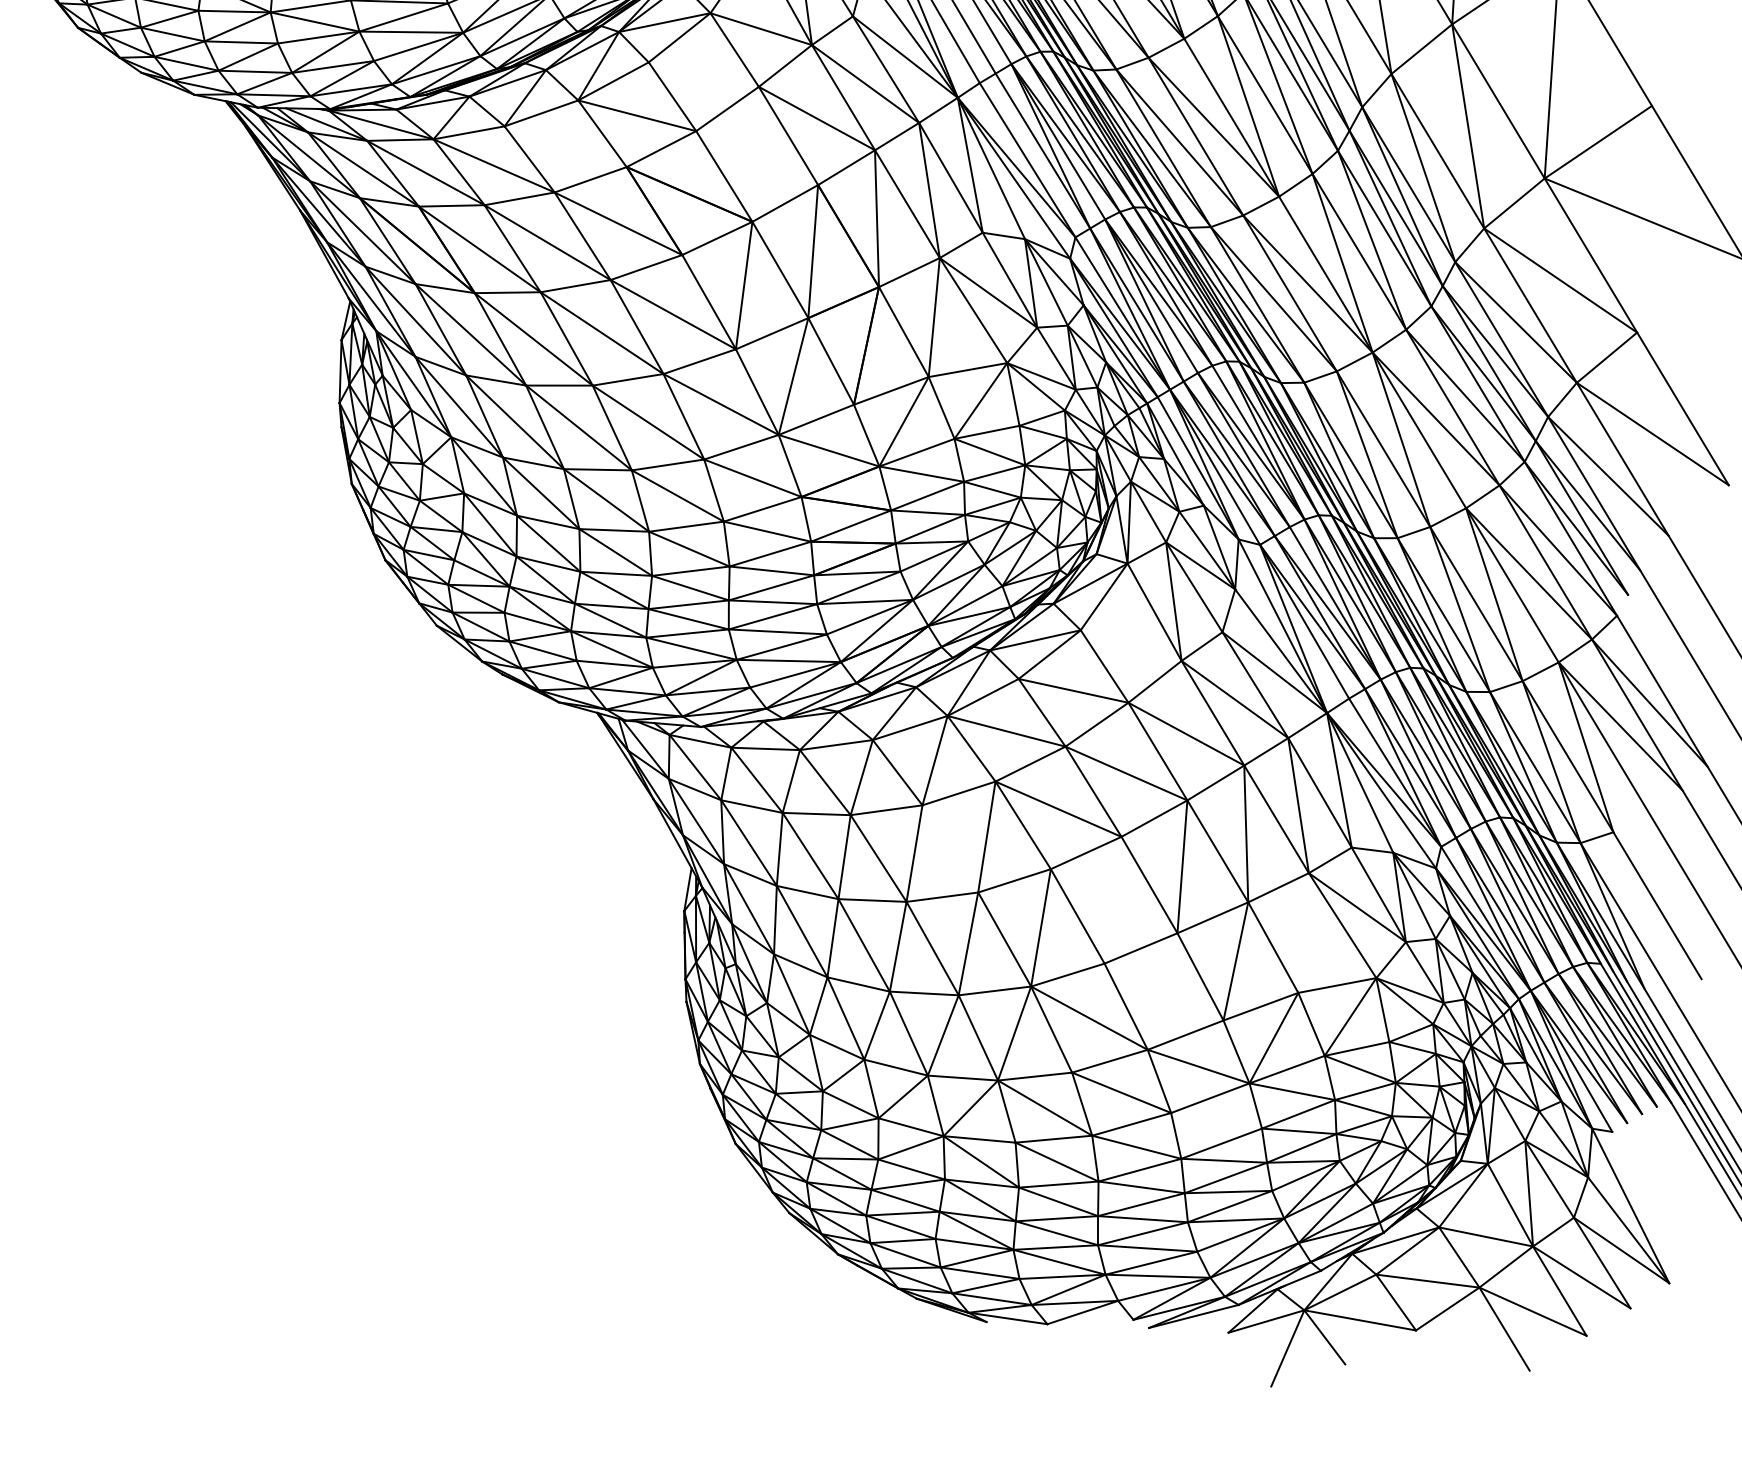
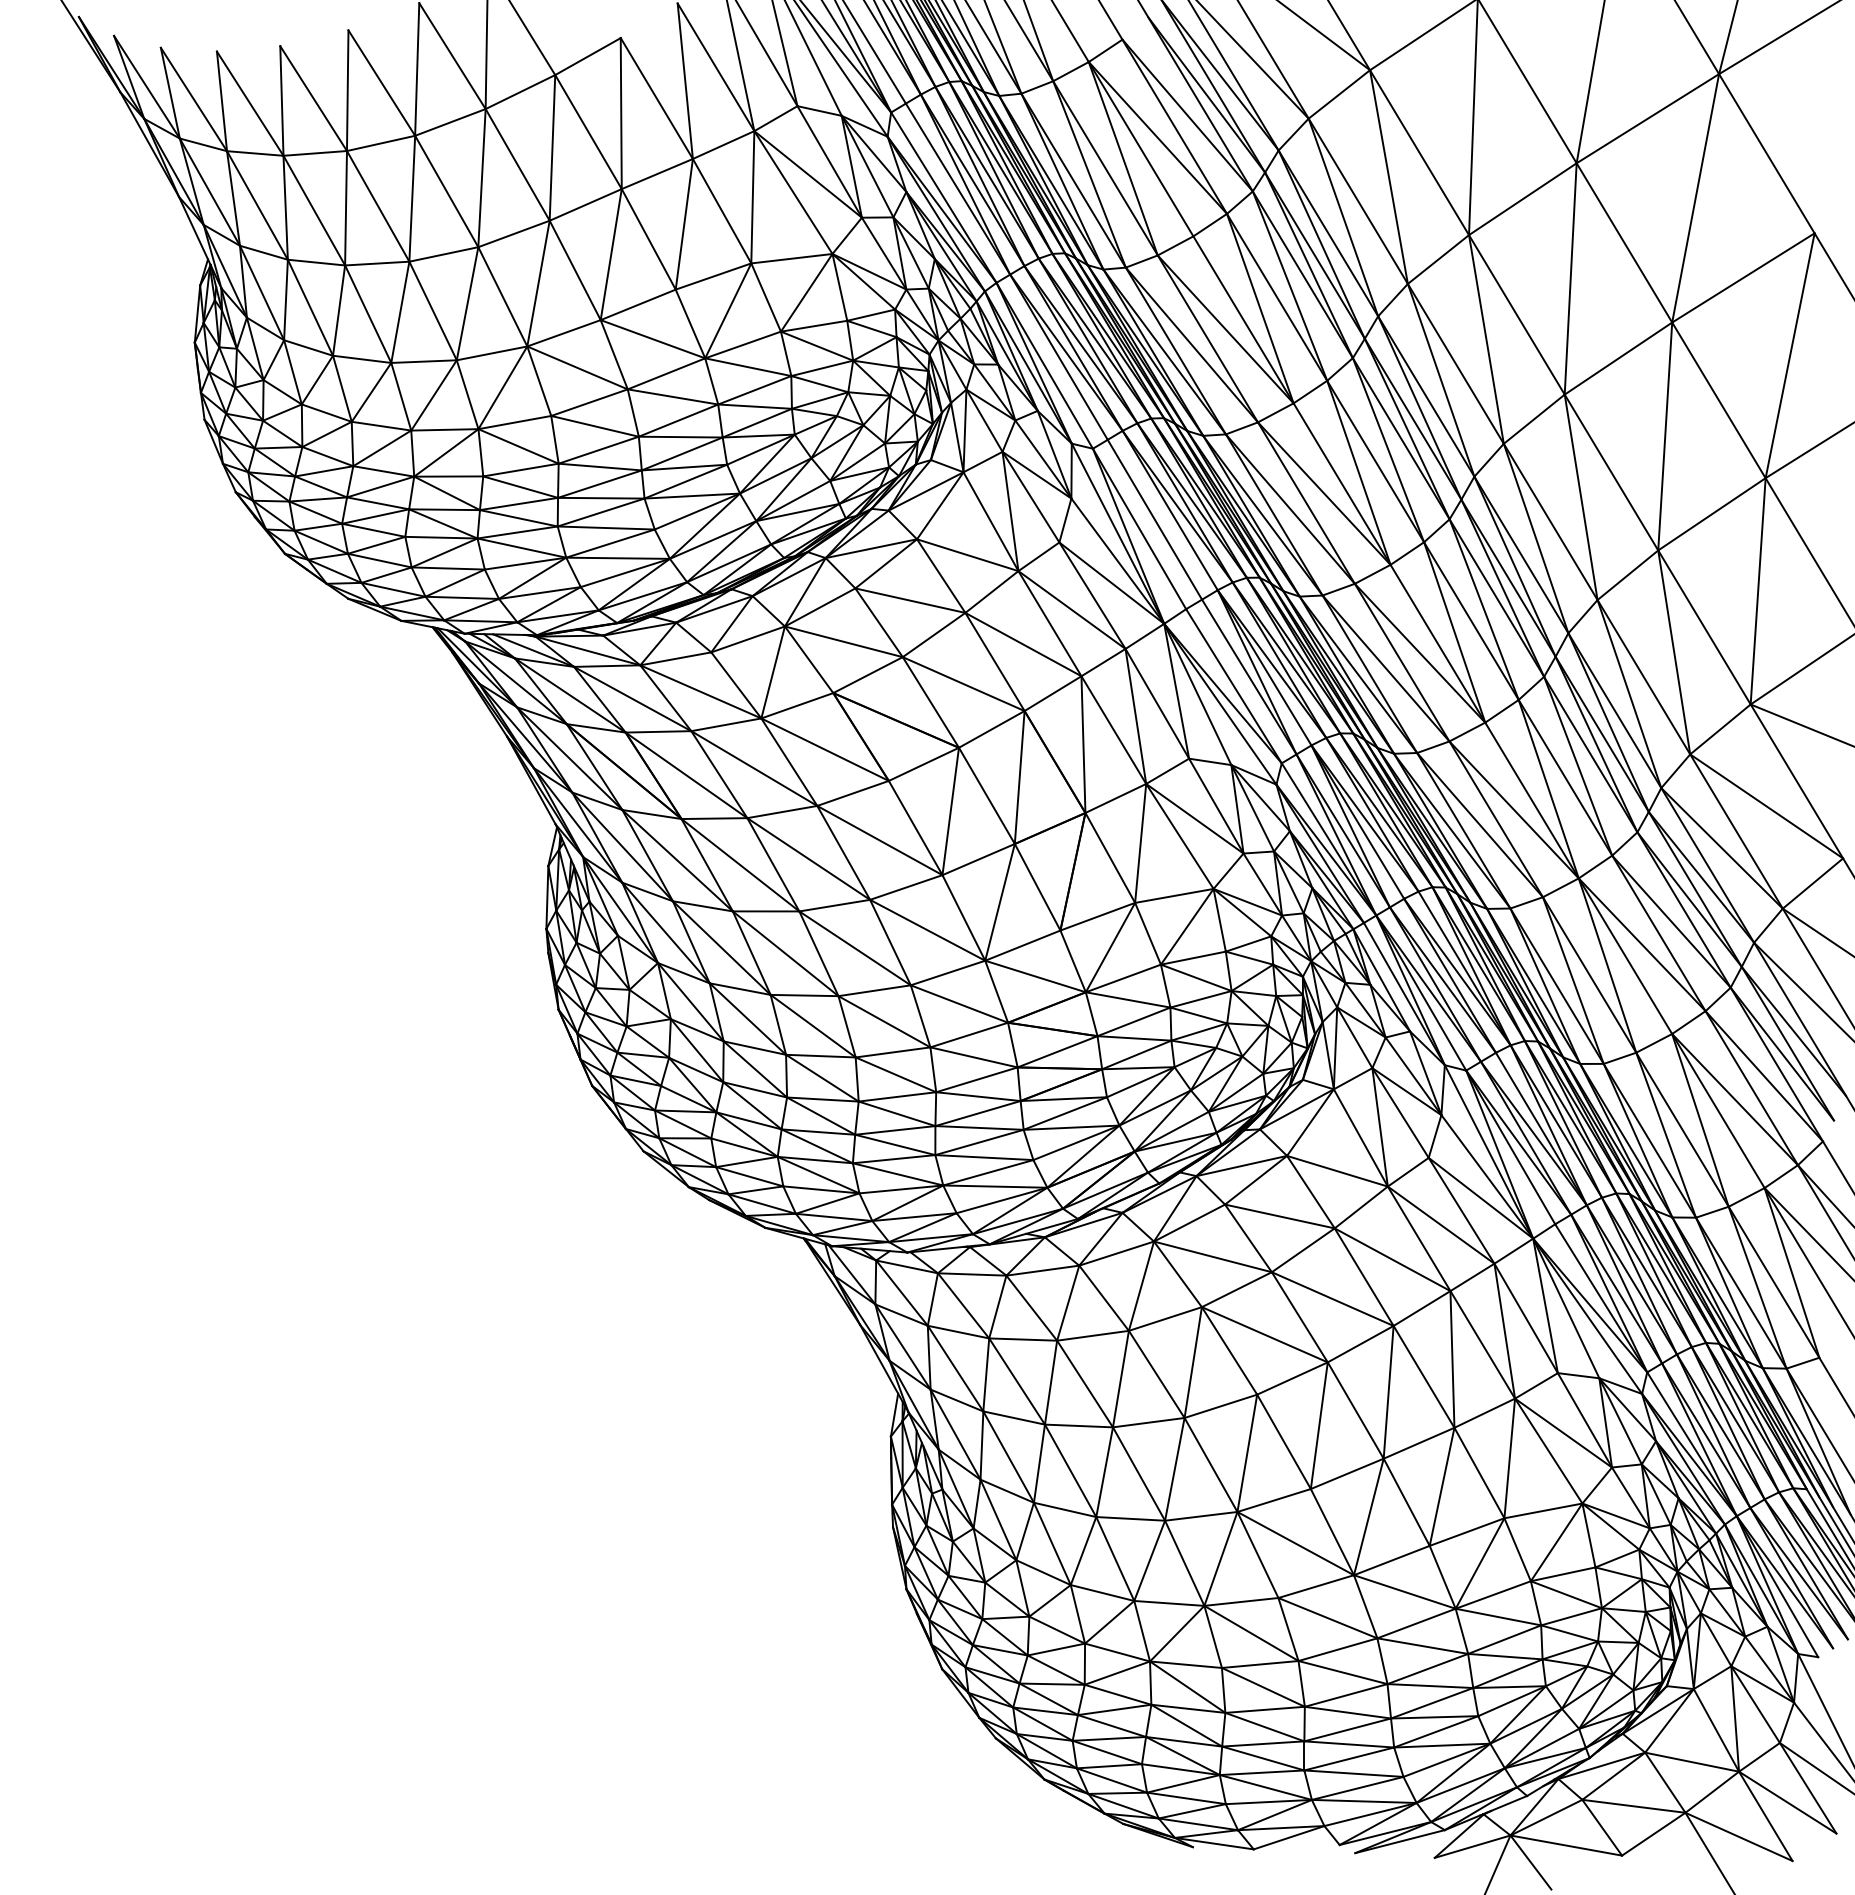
line: (703, 74) -> (910, 600), added
line: (565, 146) -> (772, 672), added
line: (756, 158) -> (963, 684), added
line: (1131, 644) -> (1337, 1170), added
line: (950, 848) -> (1156, 1373), added
line: (1112, 900) -> (1318, 1425), added
line: (1303, 933) -> (1509, 1458), added
line: (1162, 991) -> (1368, 1516), added
line: (1216, 1120) -> (1422, 1645), added

